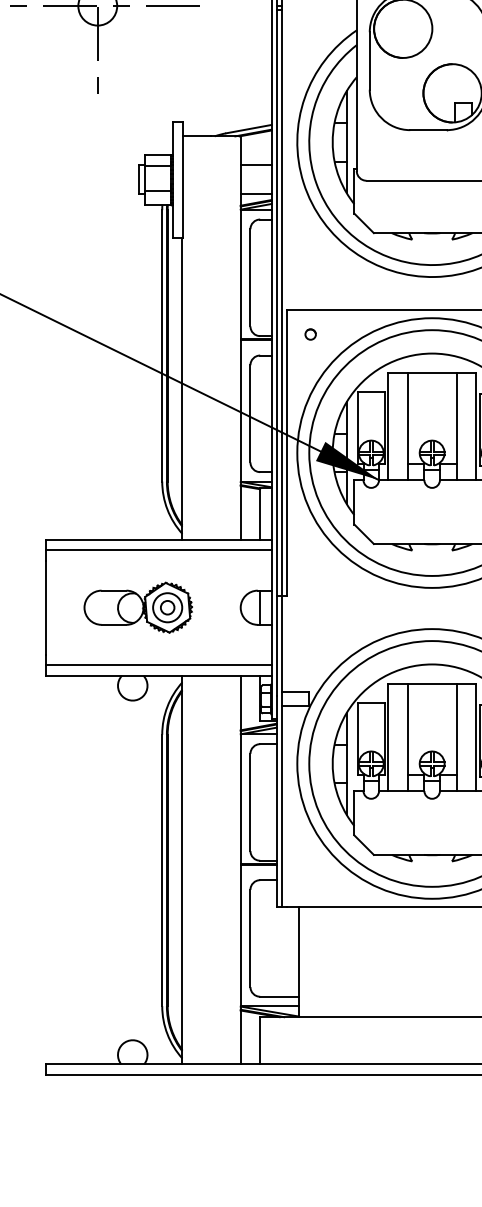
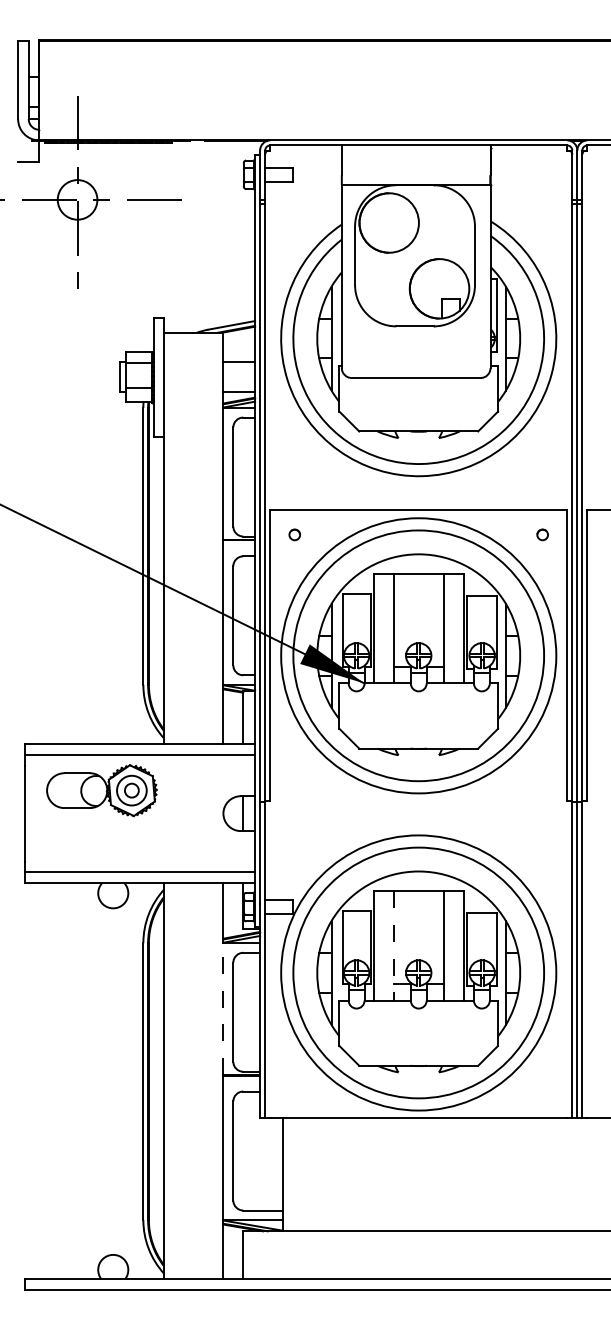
part: (137, 607) -> (101, 790), moved
line: (407, 737) -> (393, 945), solid -> dashed
line: (240, 798) -> (223, 1008), solid -> dashed

